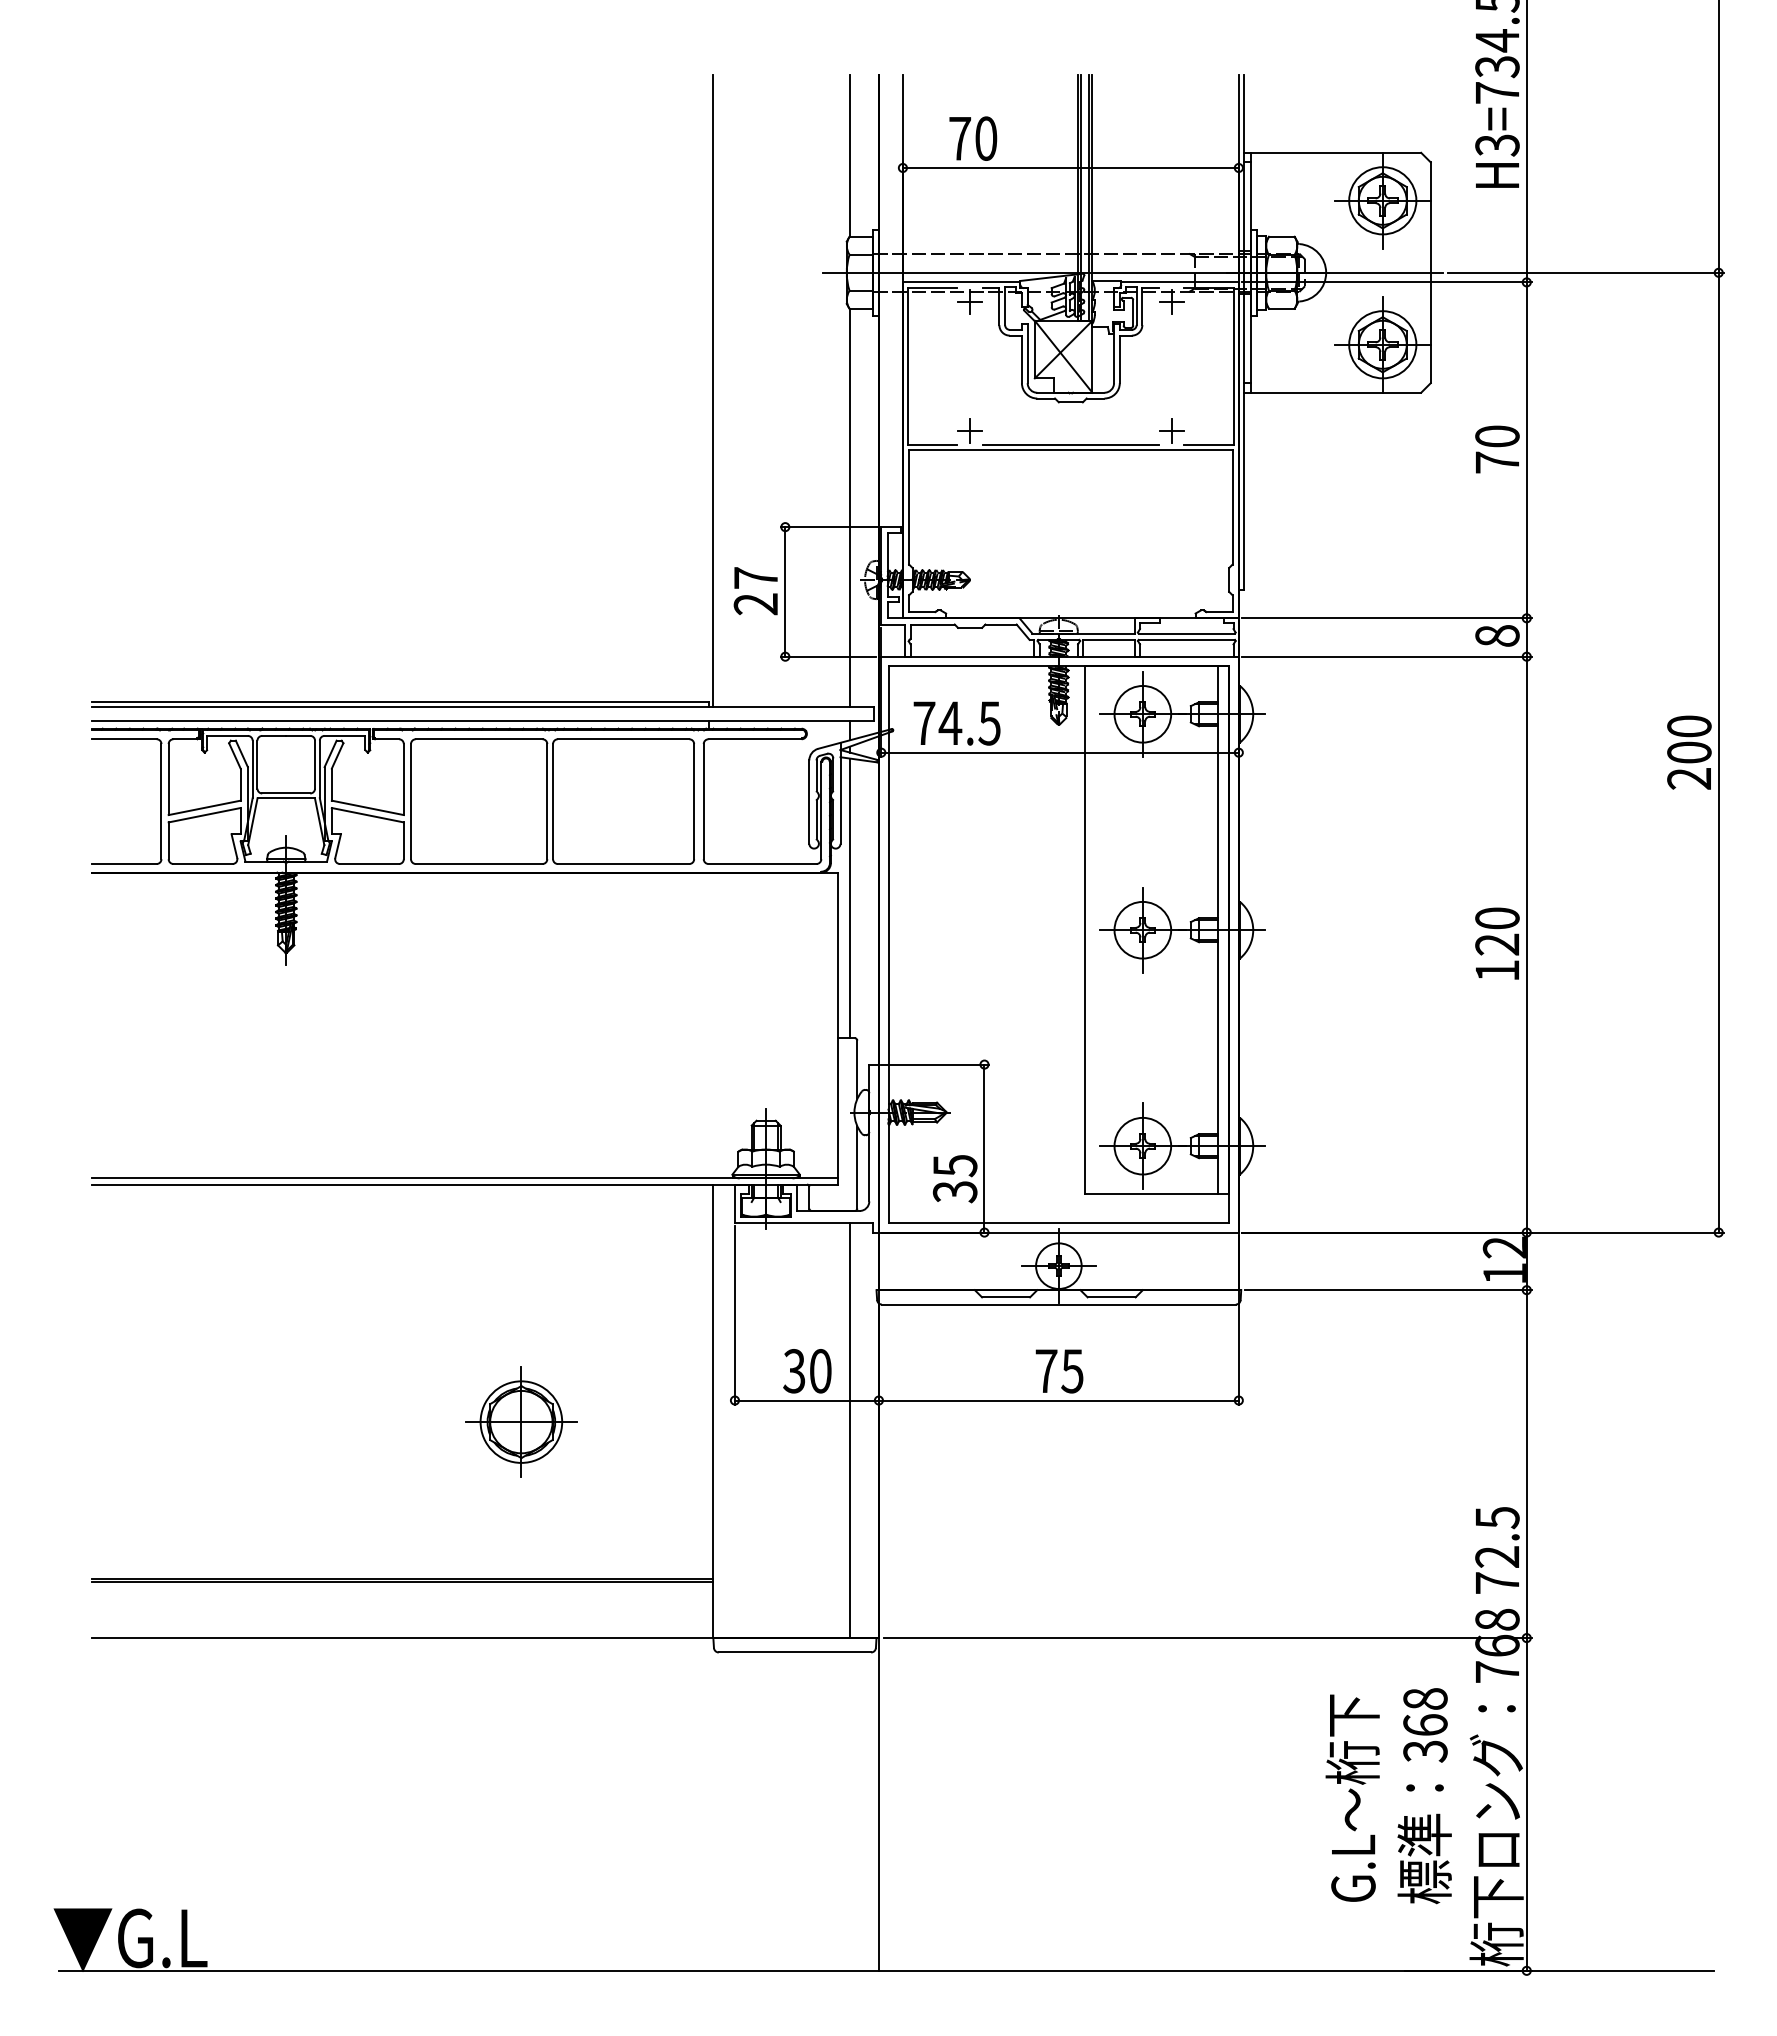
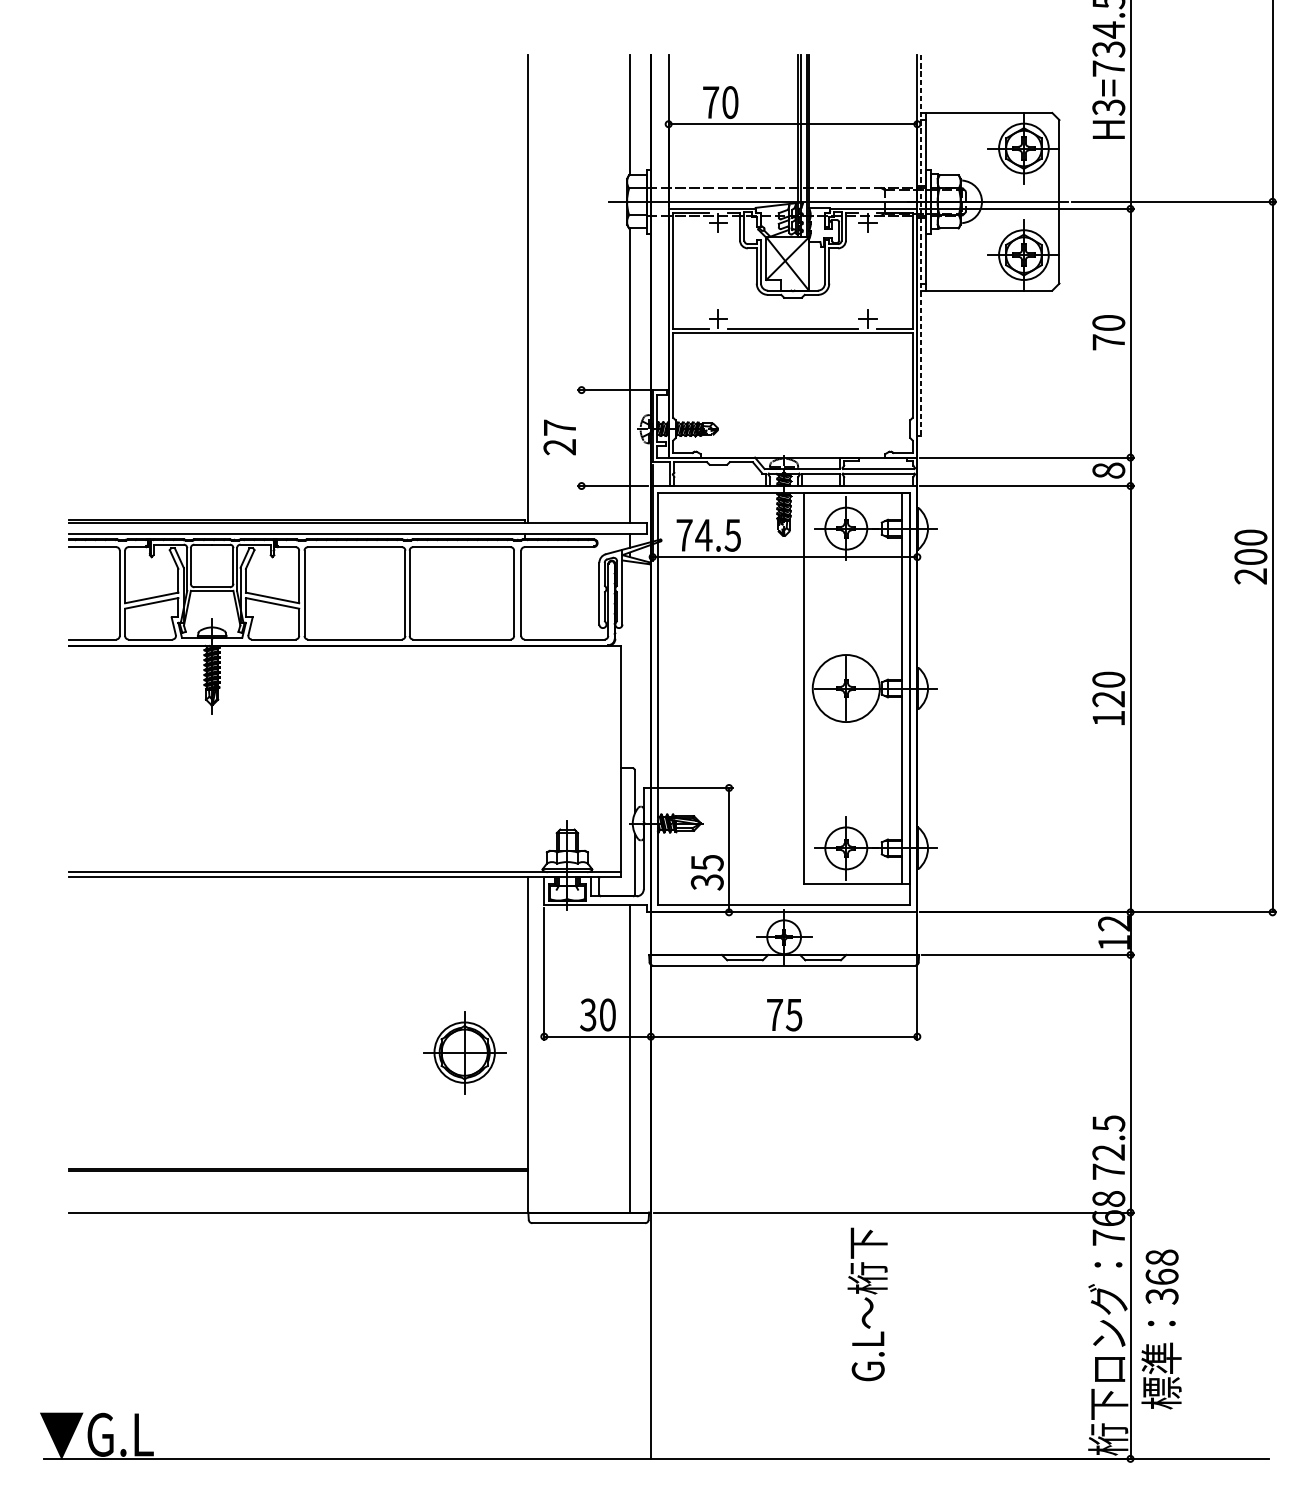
line: (1243, 332) -> (920, 246), solid -> dashed
line: (785, 591) -> (581, 437), removed
line: (850, 898) -> (629, 665), removed
circle: (1142, 929) -> (846, 687), size x1.6
part: (521, 1421) -> (464, 1052), moved
text: (1424, 1796) -> (1161, 1329), moved
text: (1352, 1797) -> (867, 1303), moved

